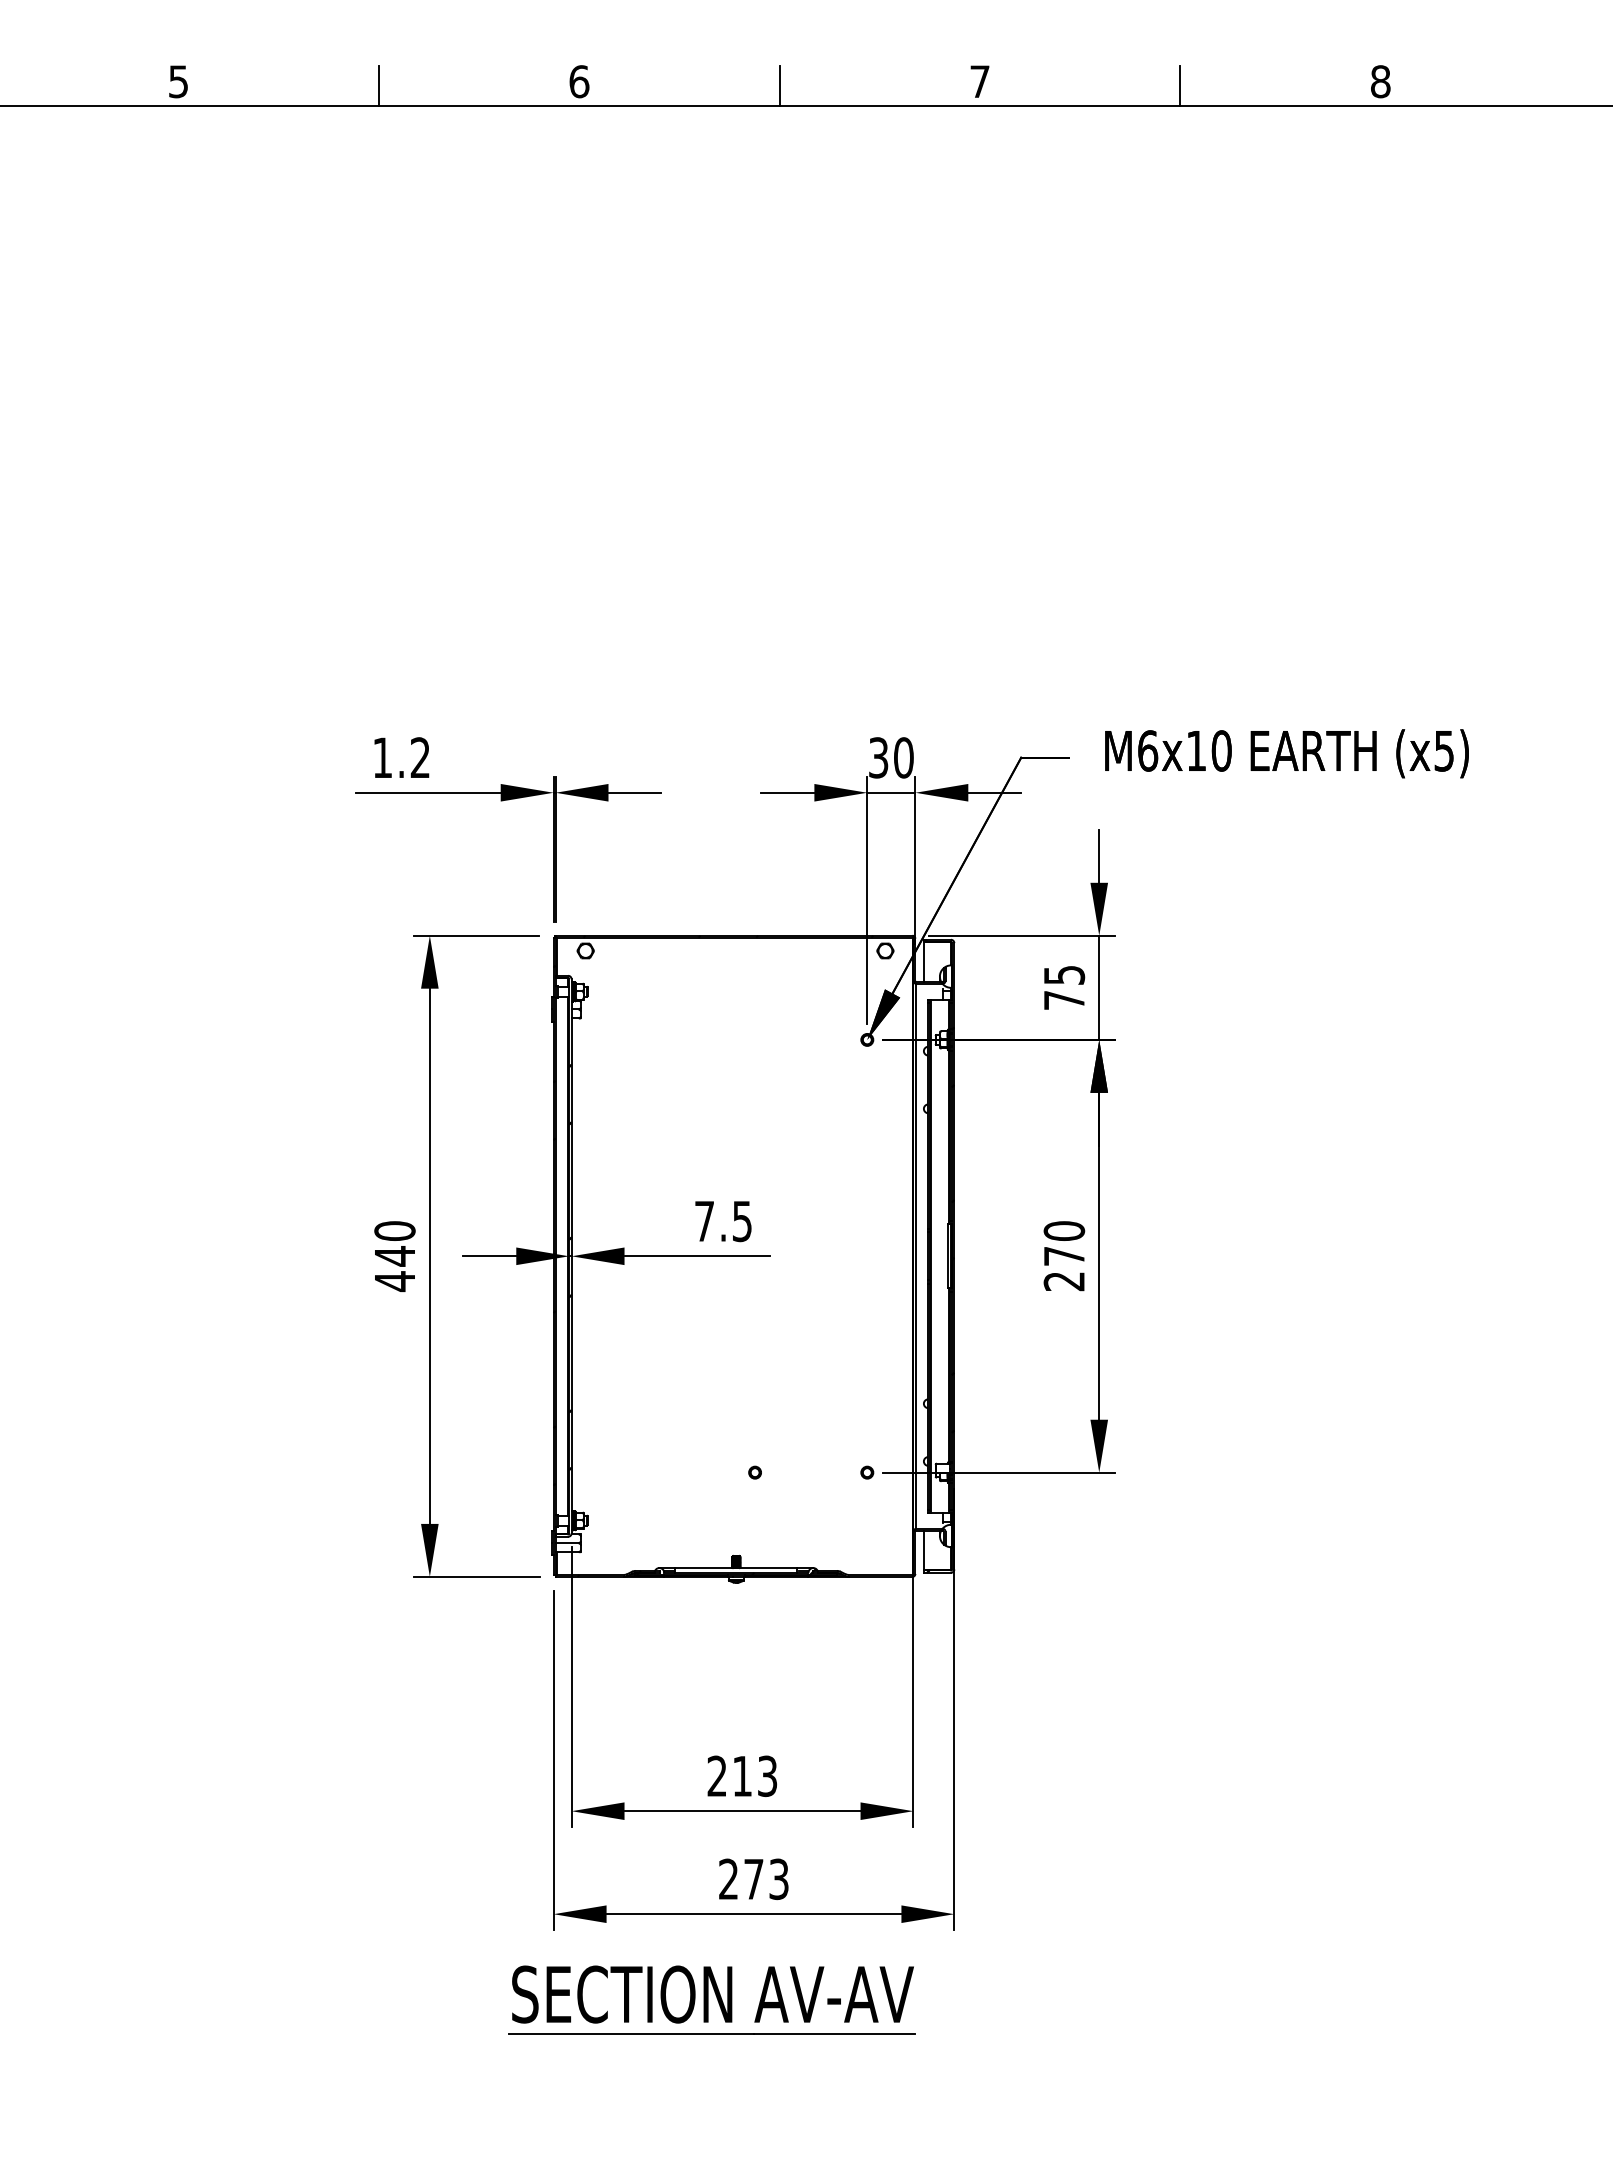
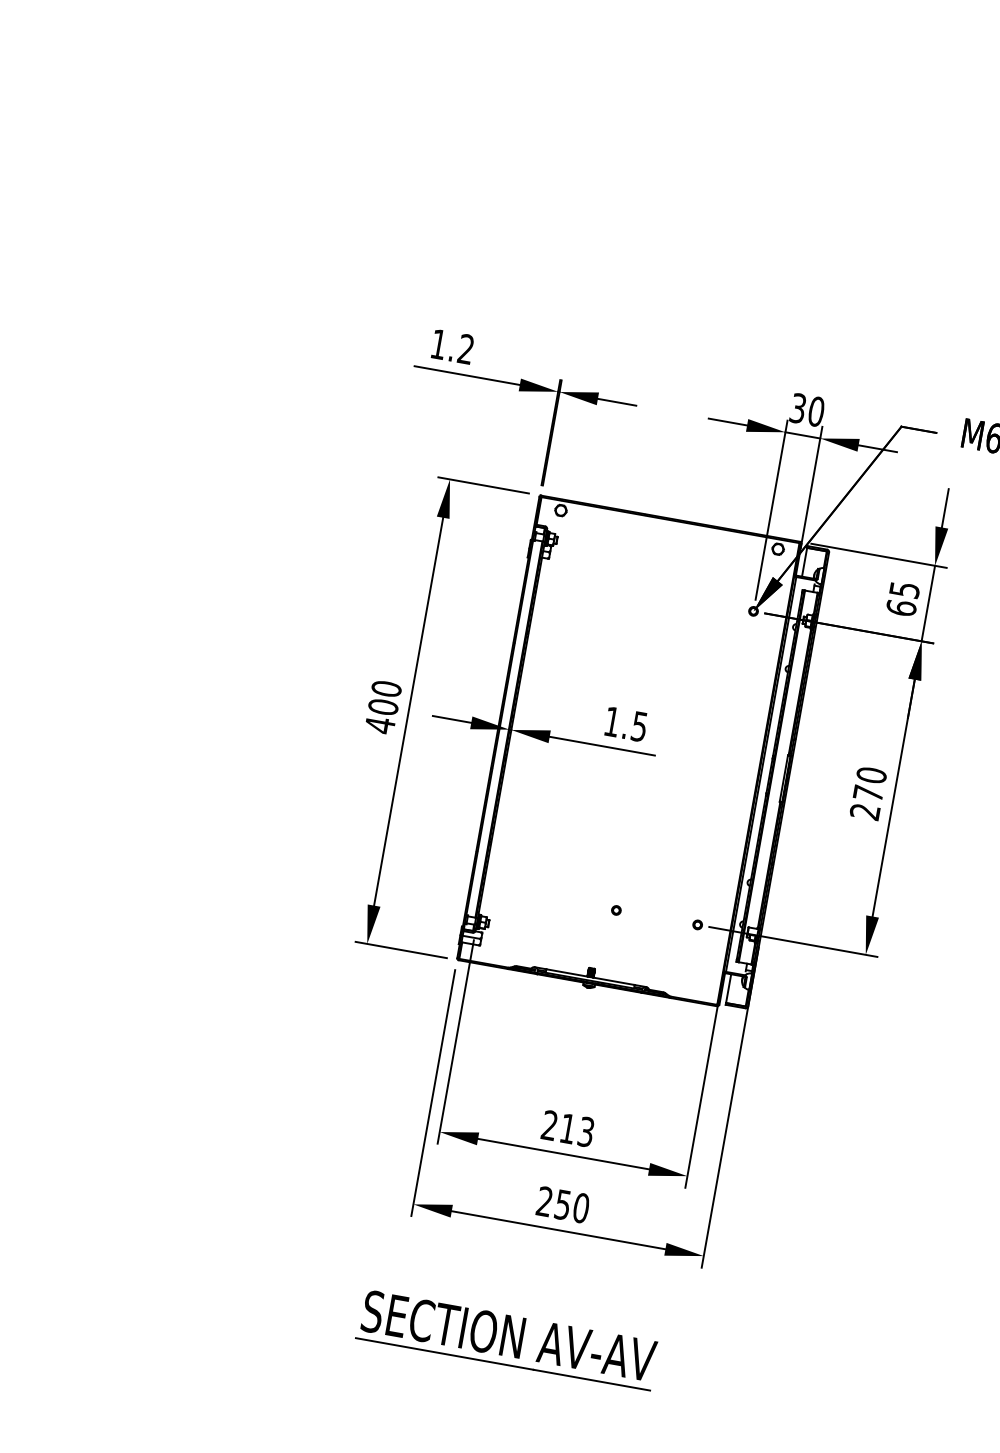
text: (1064, 1000) -> (901, 608), 75 -> 65
text: (704, 1221) -> (612, 721), 7.5 -> 1.5
text: (394, 1256) -> (383, 707), 440 -> 400
text: (766, 1879) -> (572, 1206), 273 -> 250
part: (711, 1999) -> (507, 1339), moved

